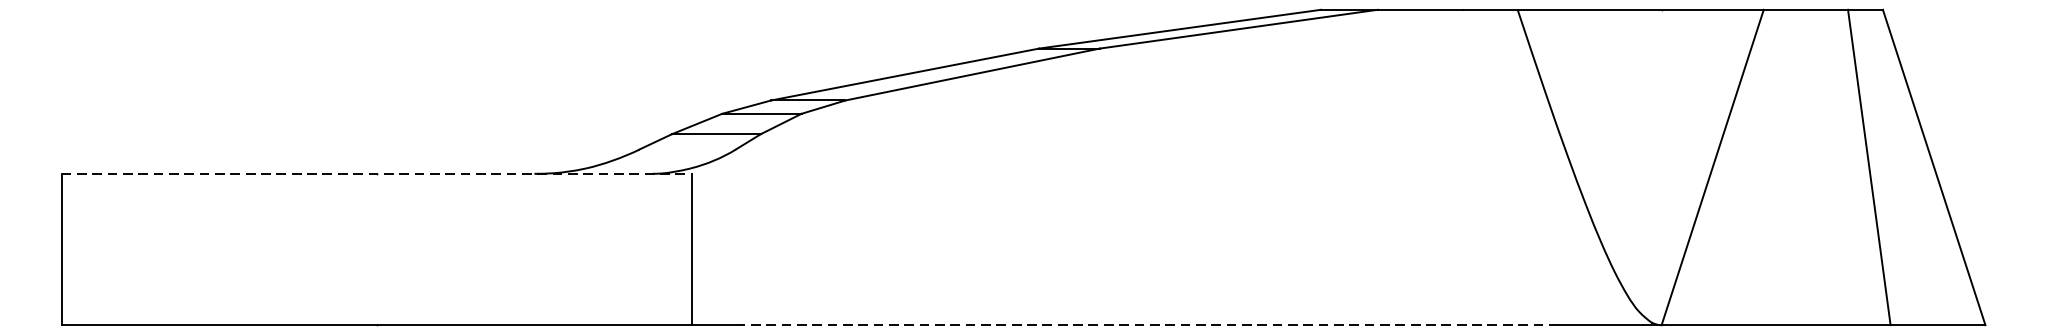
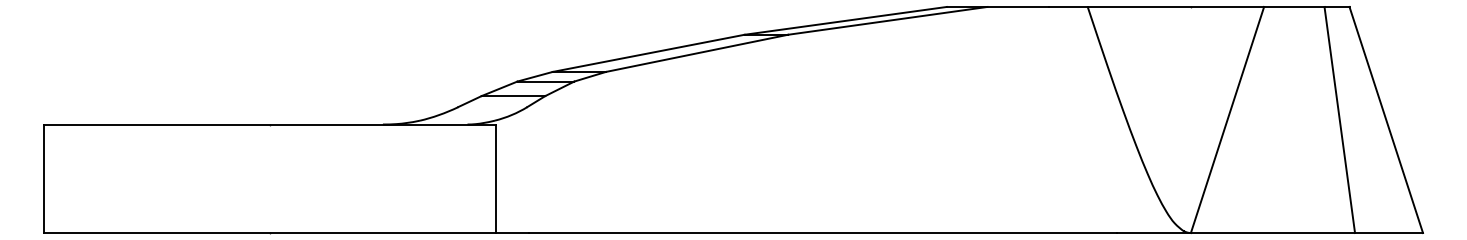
line: (377, 173) -> (270, 124), dashed -> solid
line: (1149, 325) -> (823, 233), dashed -> solid

